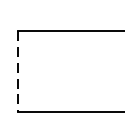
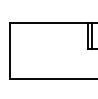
line: (17, 71) -> (9, 51), dashed -> solid

